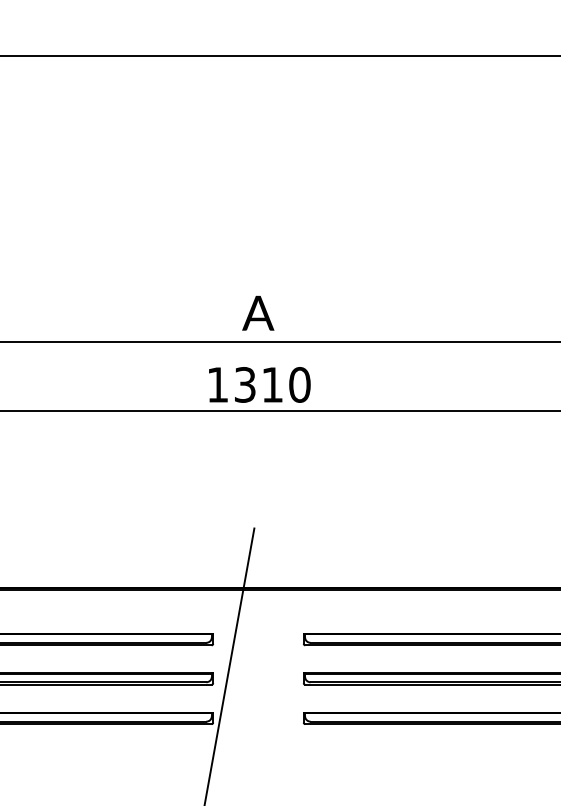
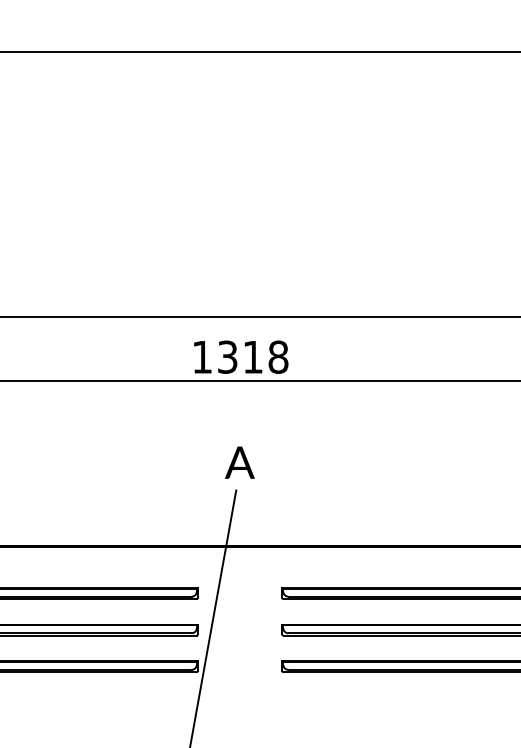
text: (257, 313) -> (239, 462), moved
text: (299, 384) -> (278, 356), 1310 -> 1318

